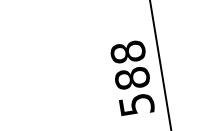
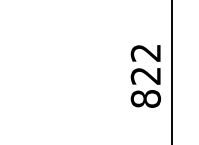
text: (131, 78) -> (145, 75), 588 -> 822

